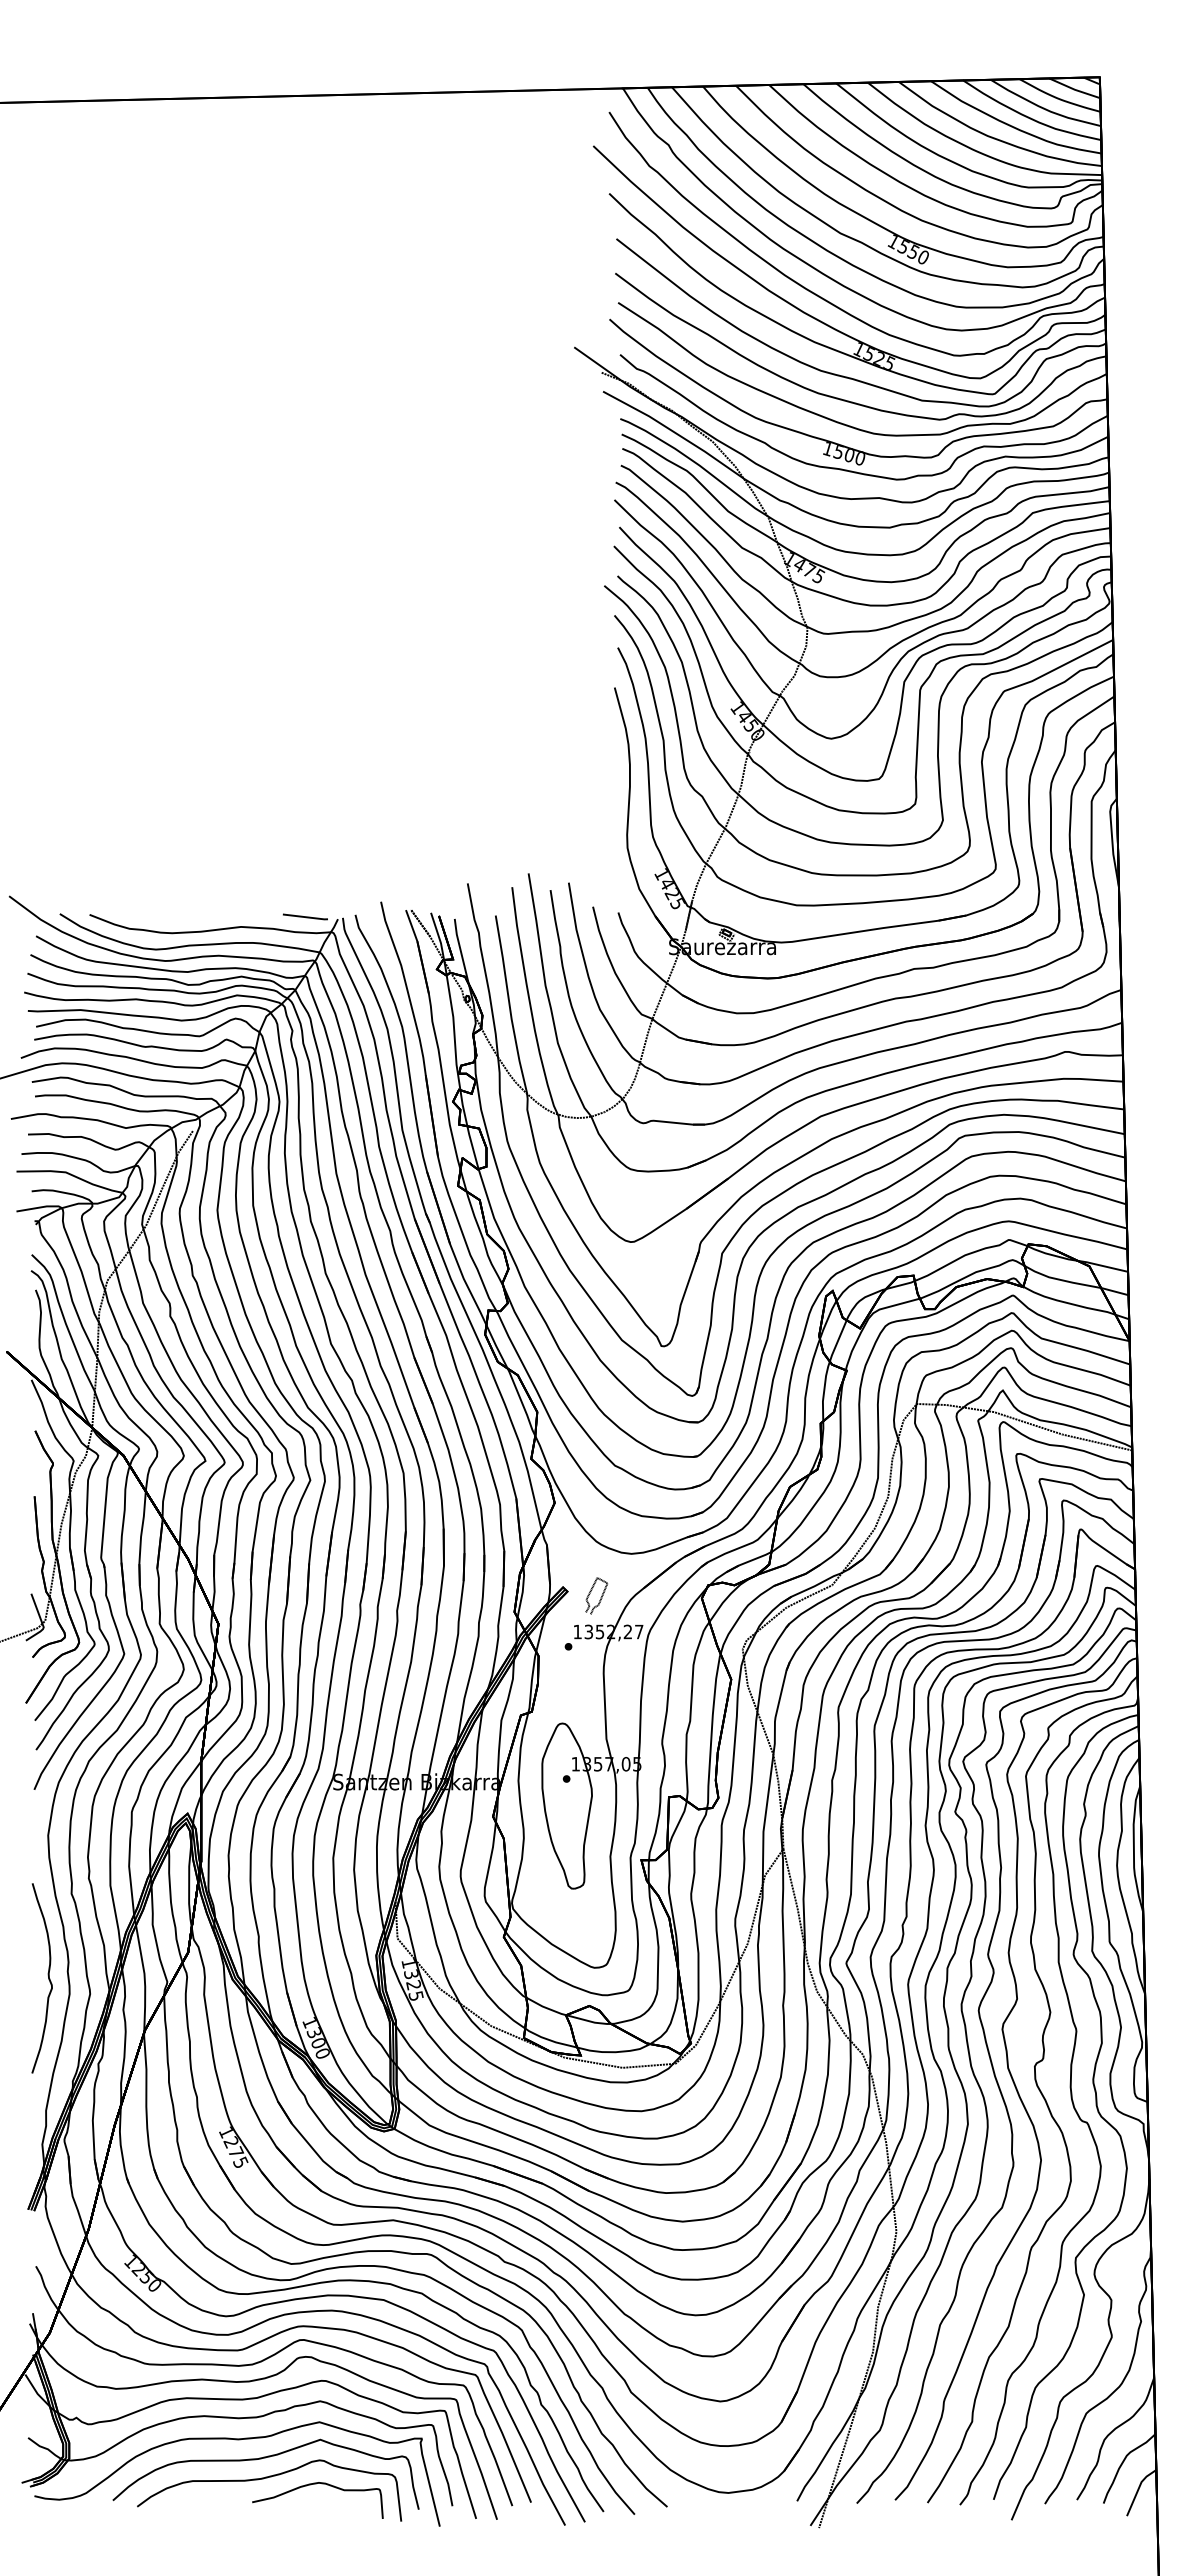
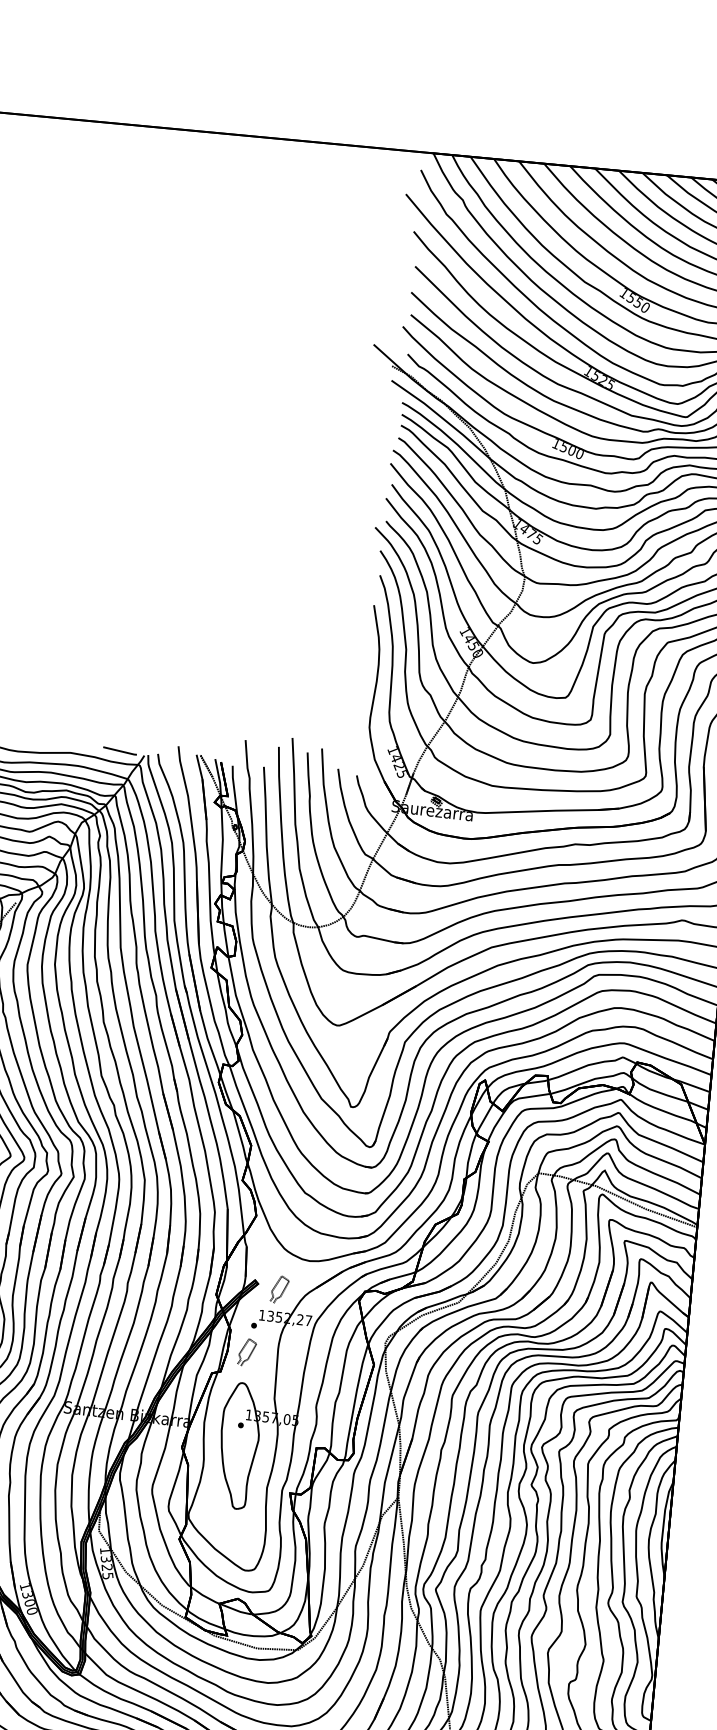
curve: (567, 1684) -> (249, 1354), added

